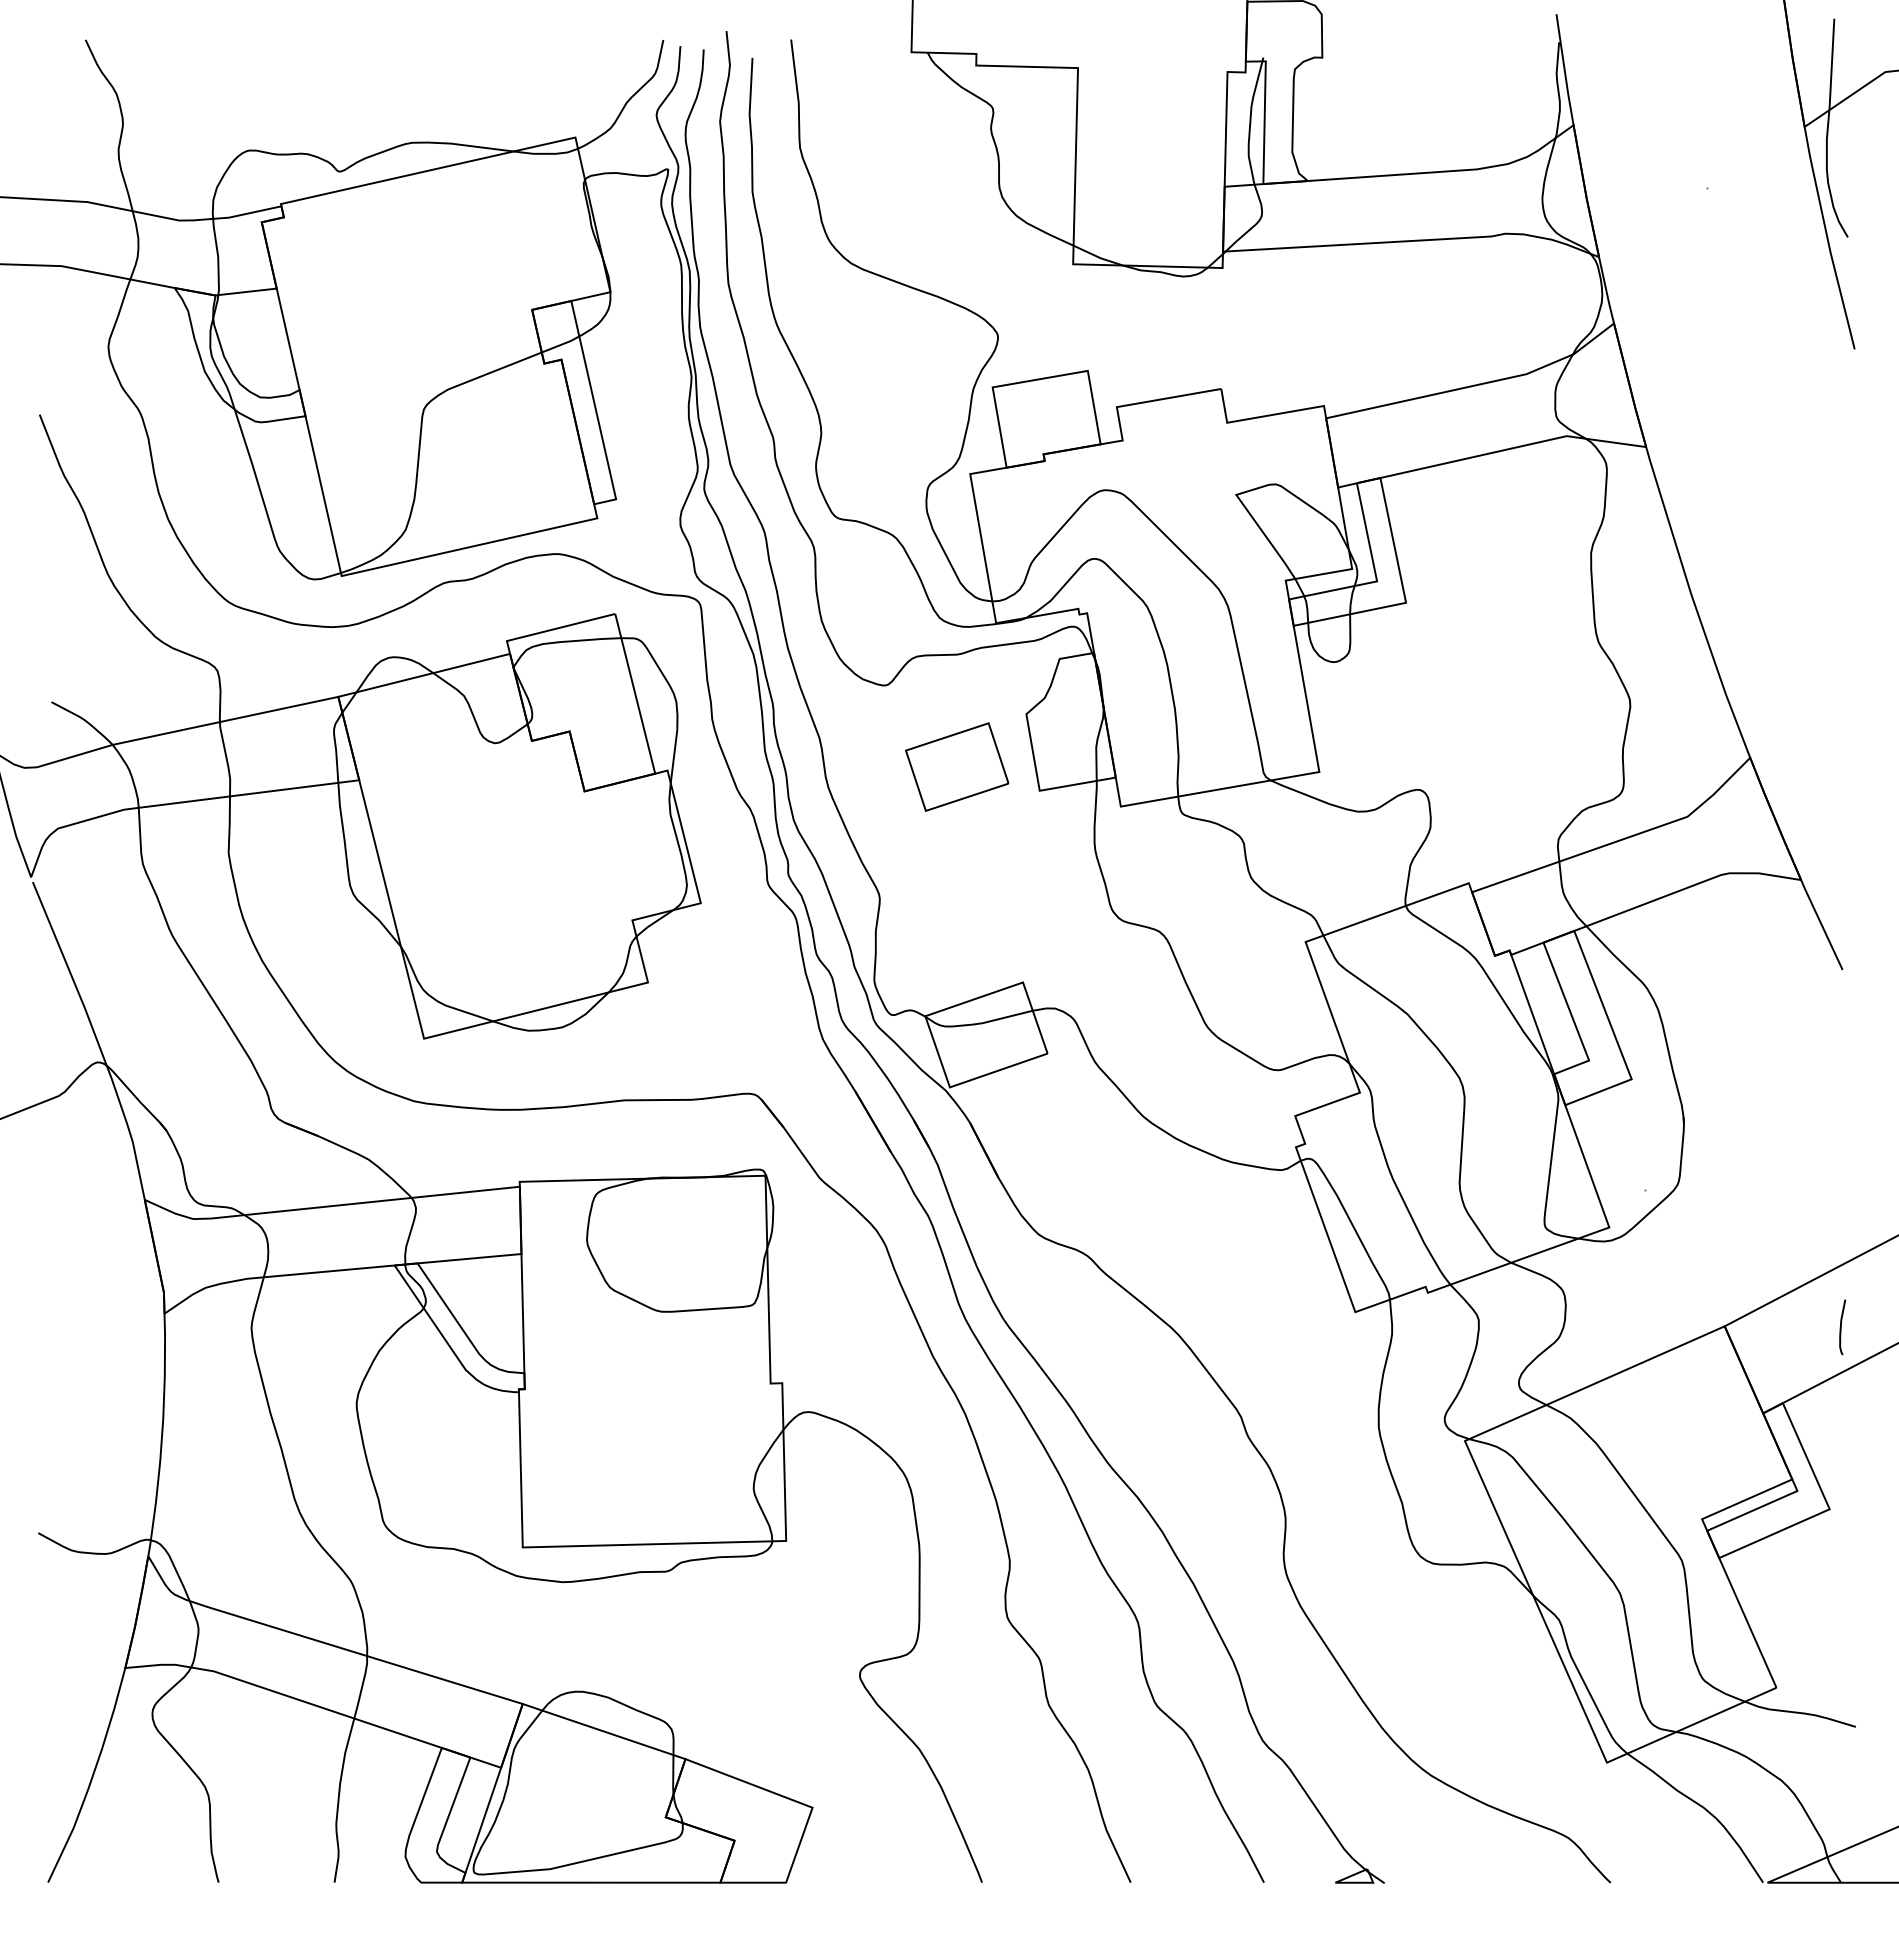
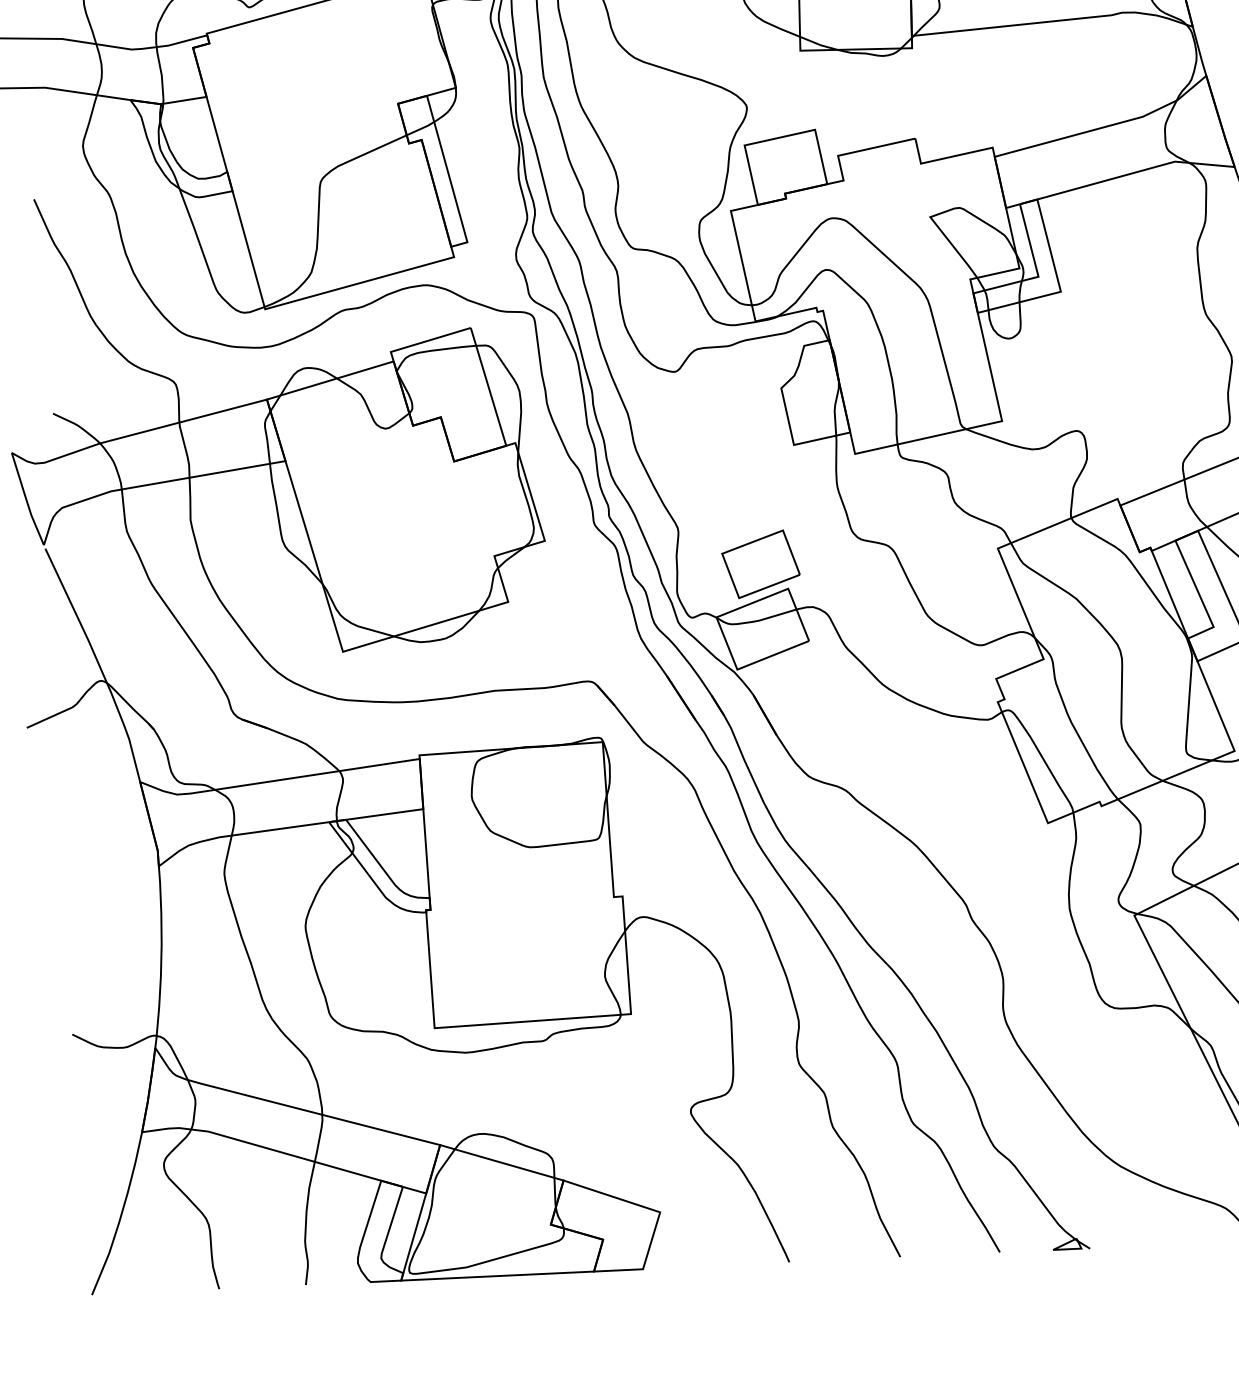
part: (957, 766) -> (761, 563), moved

